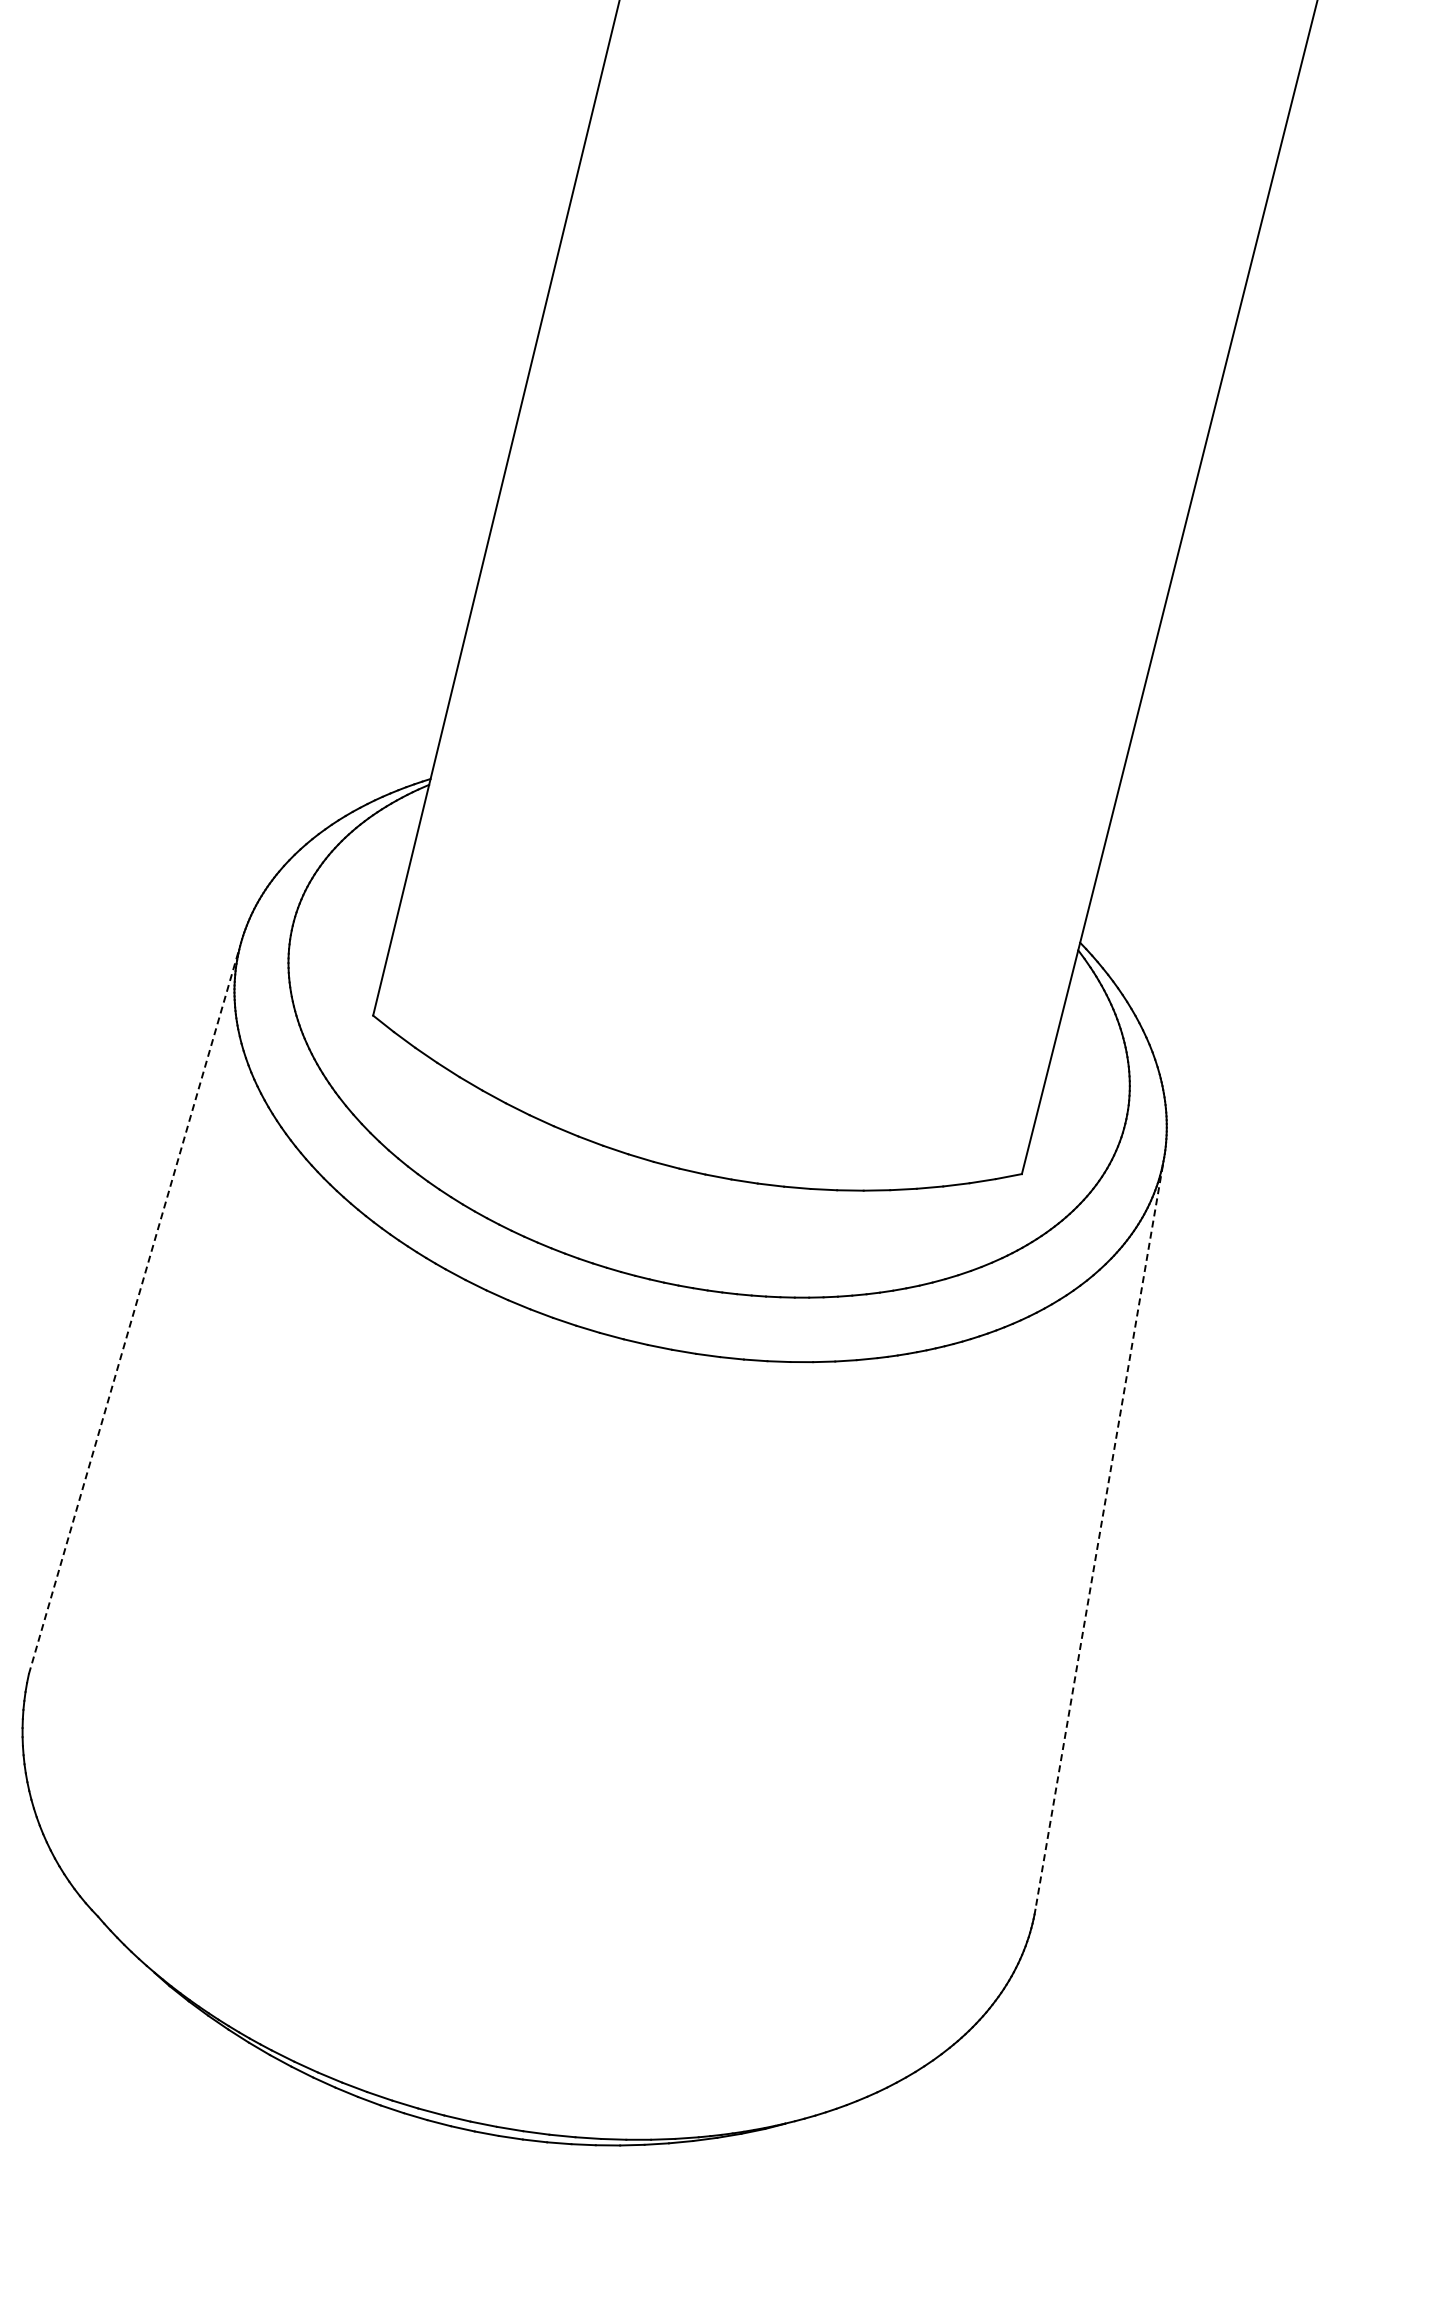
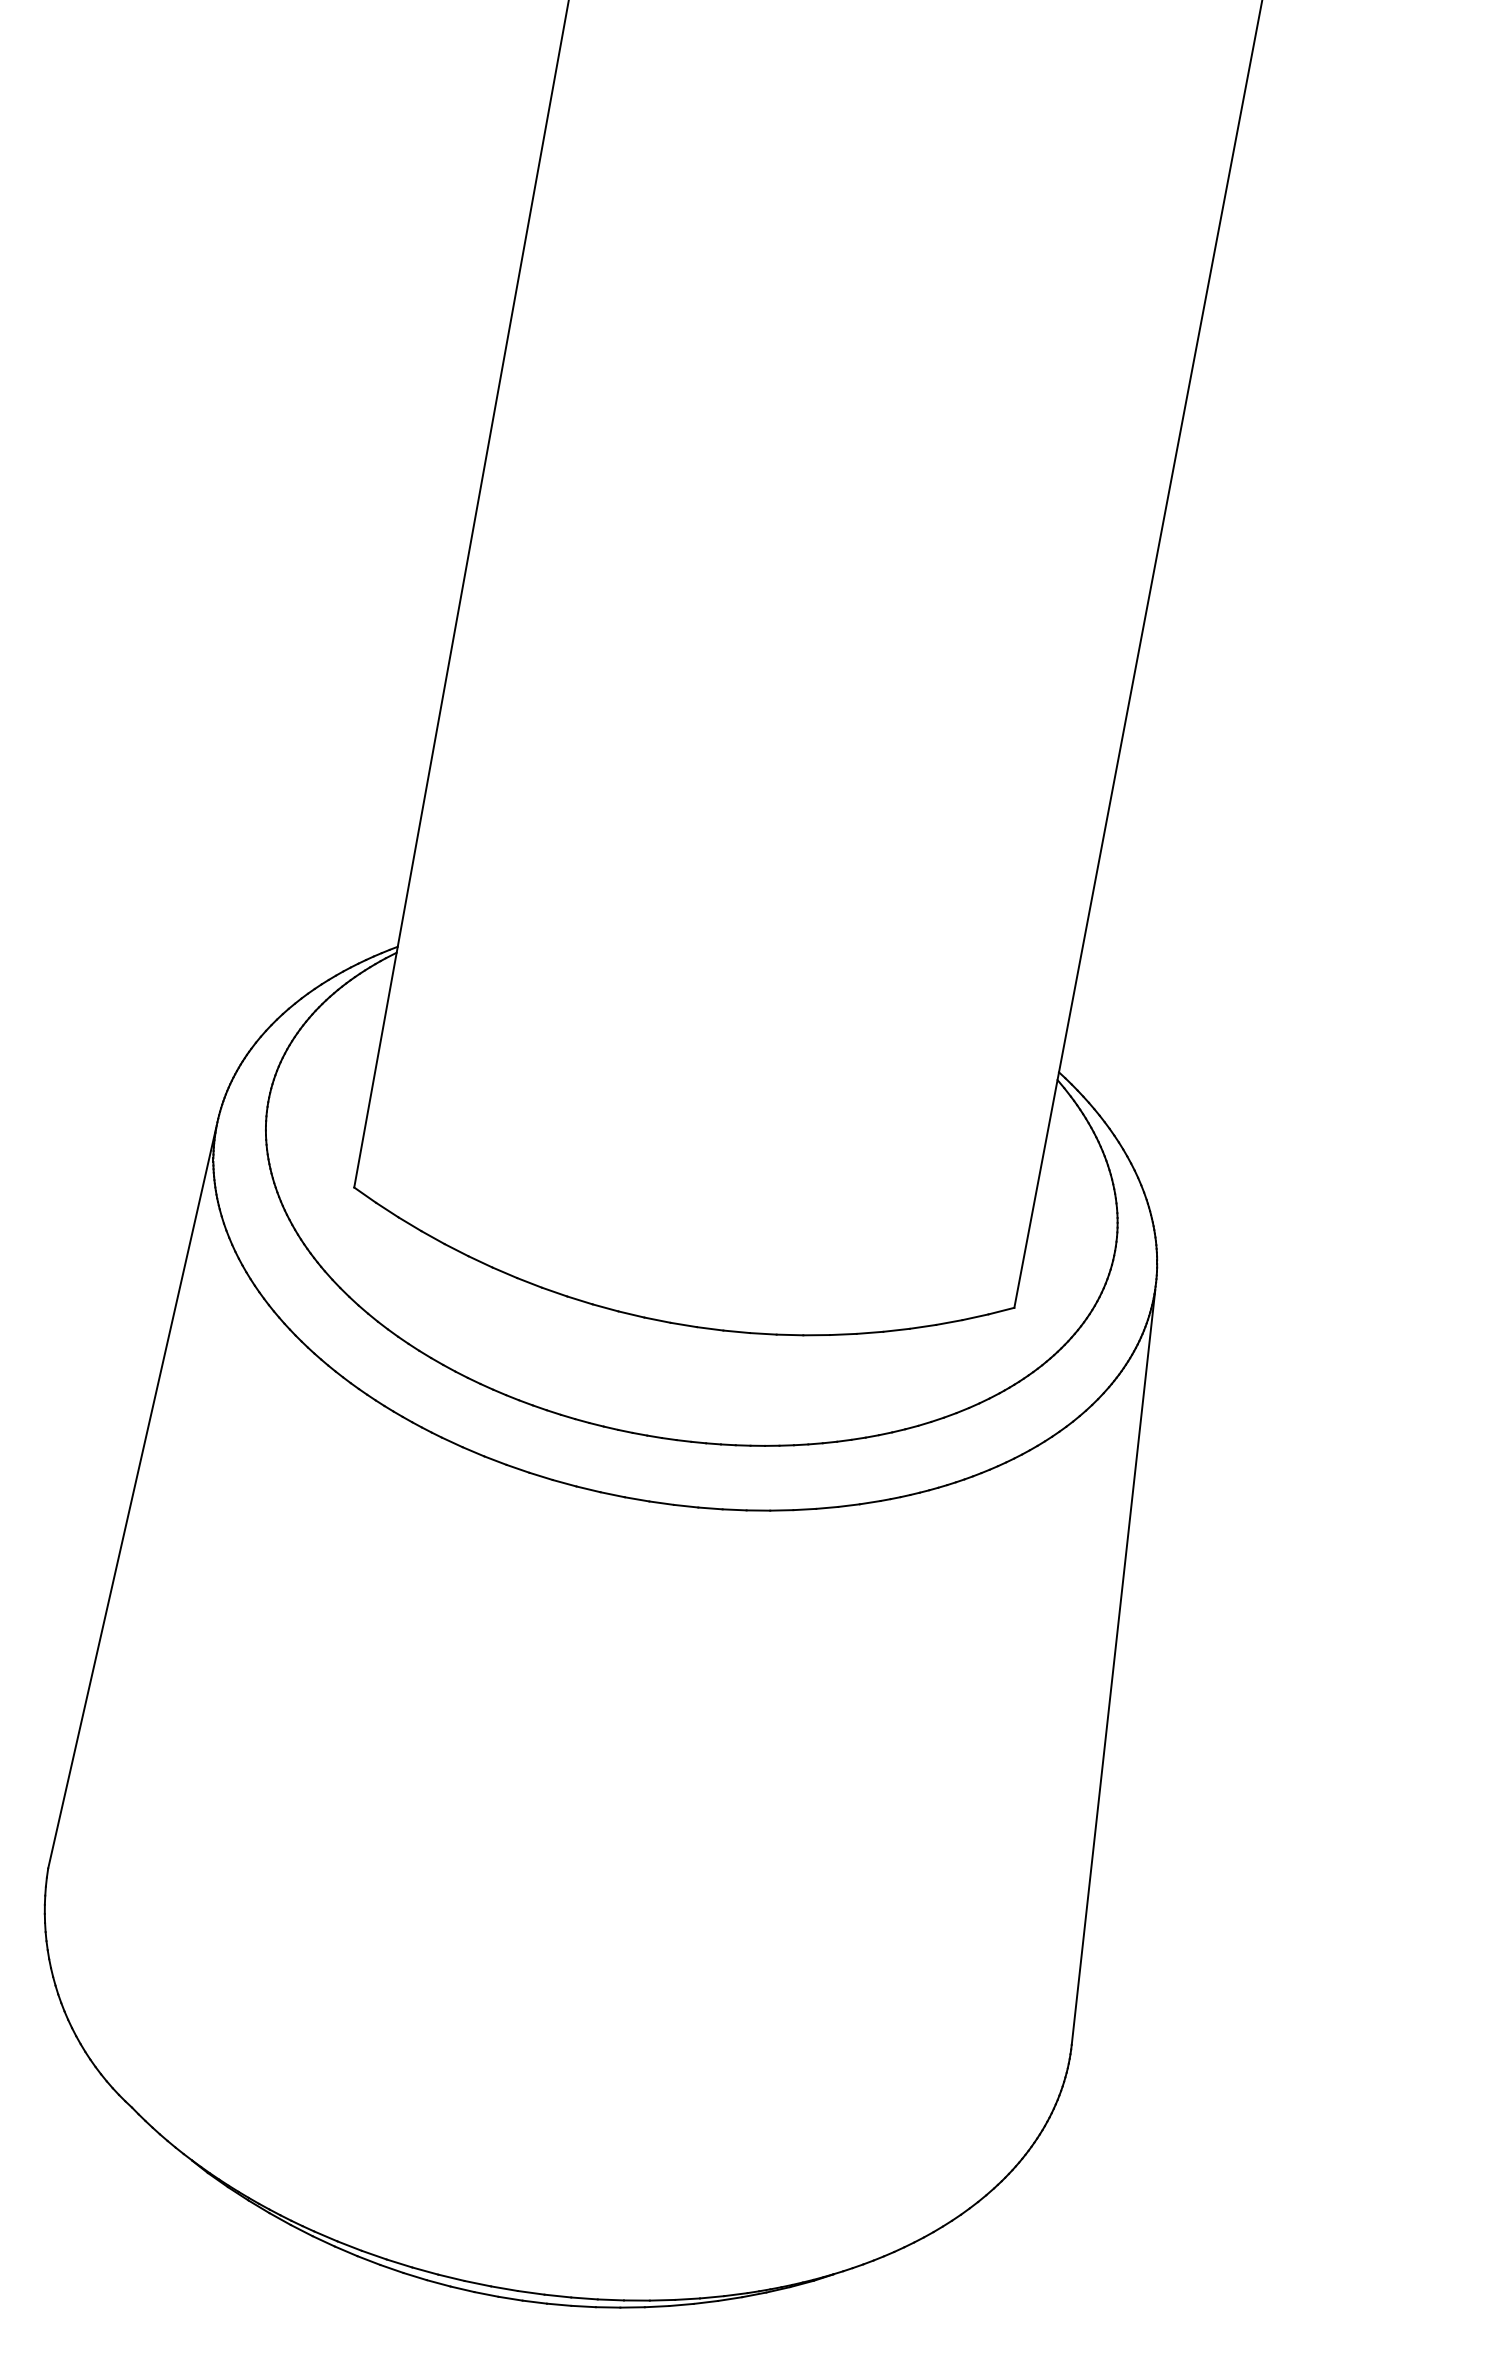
line: (134, 1311) -> (132, 1498), dashed -> solid
line: (1099, 1537) -> (1113, 1667), dashed -> solid

